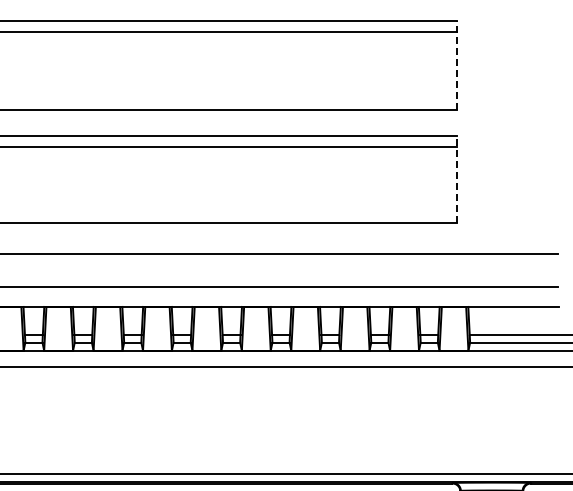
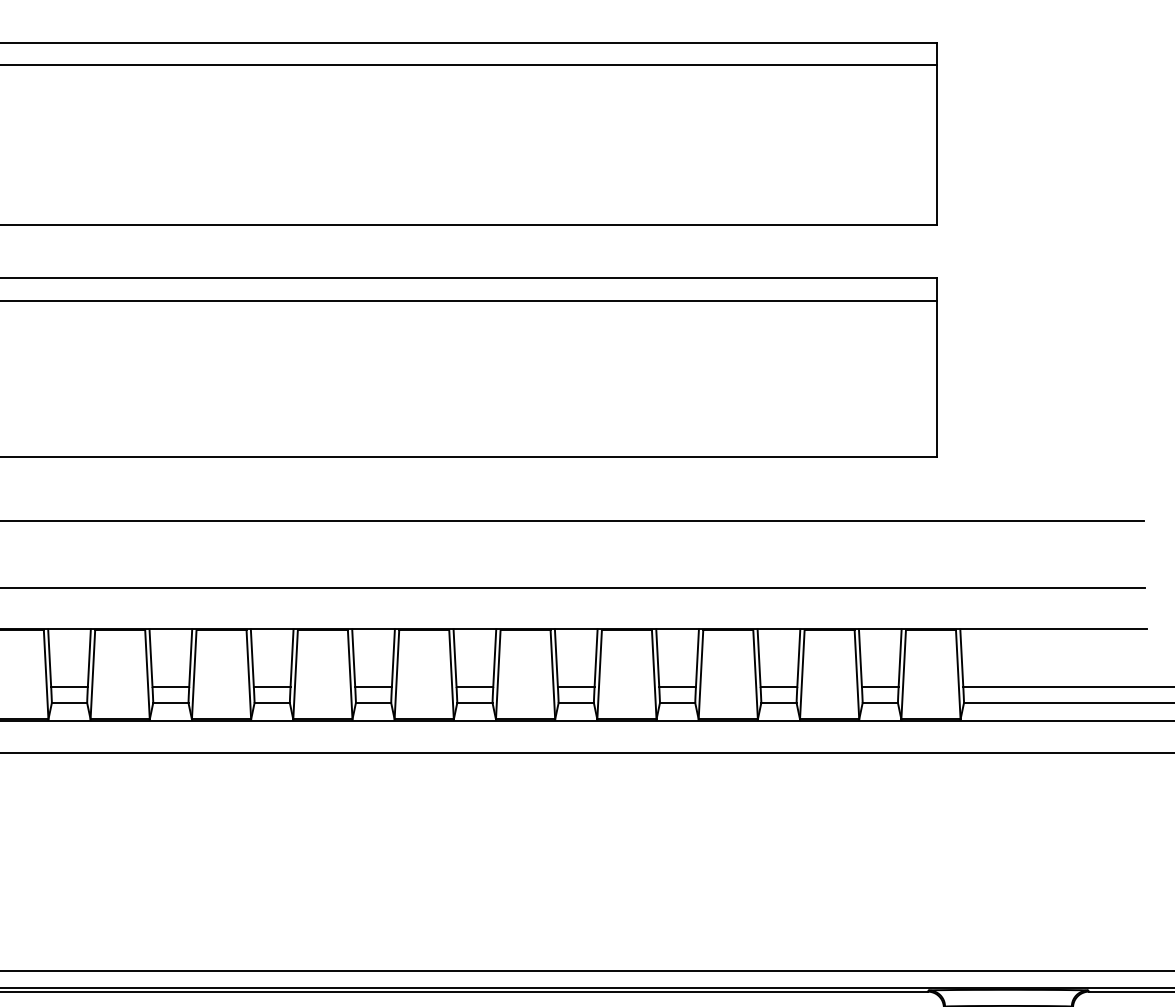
line: (457, 64) -> (938, 132), dashed -> solid
line: (457, 178) -> (938, 366), dashed -> solid

